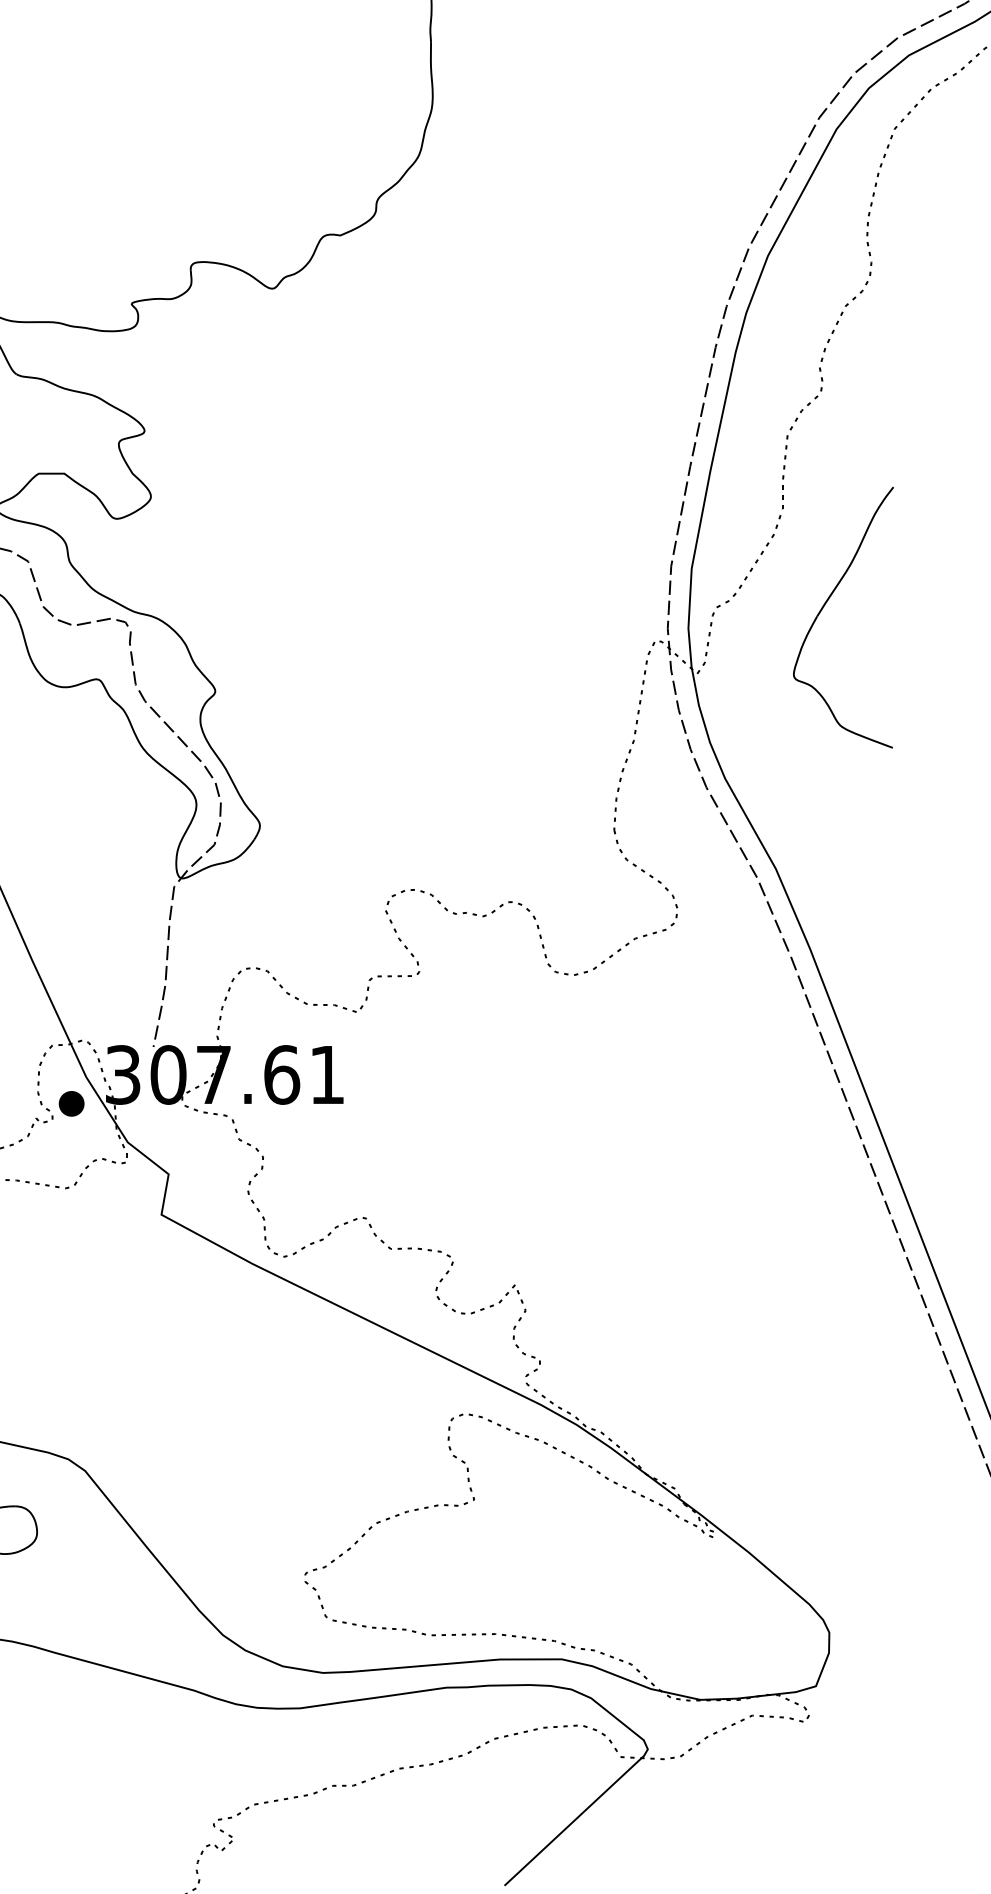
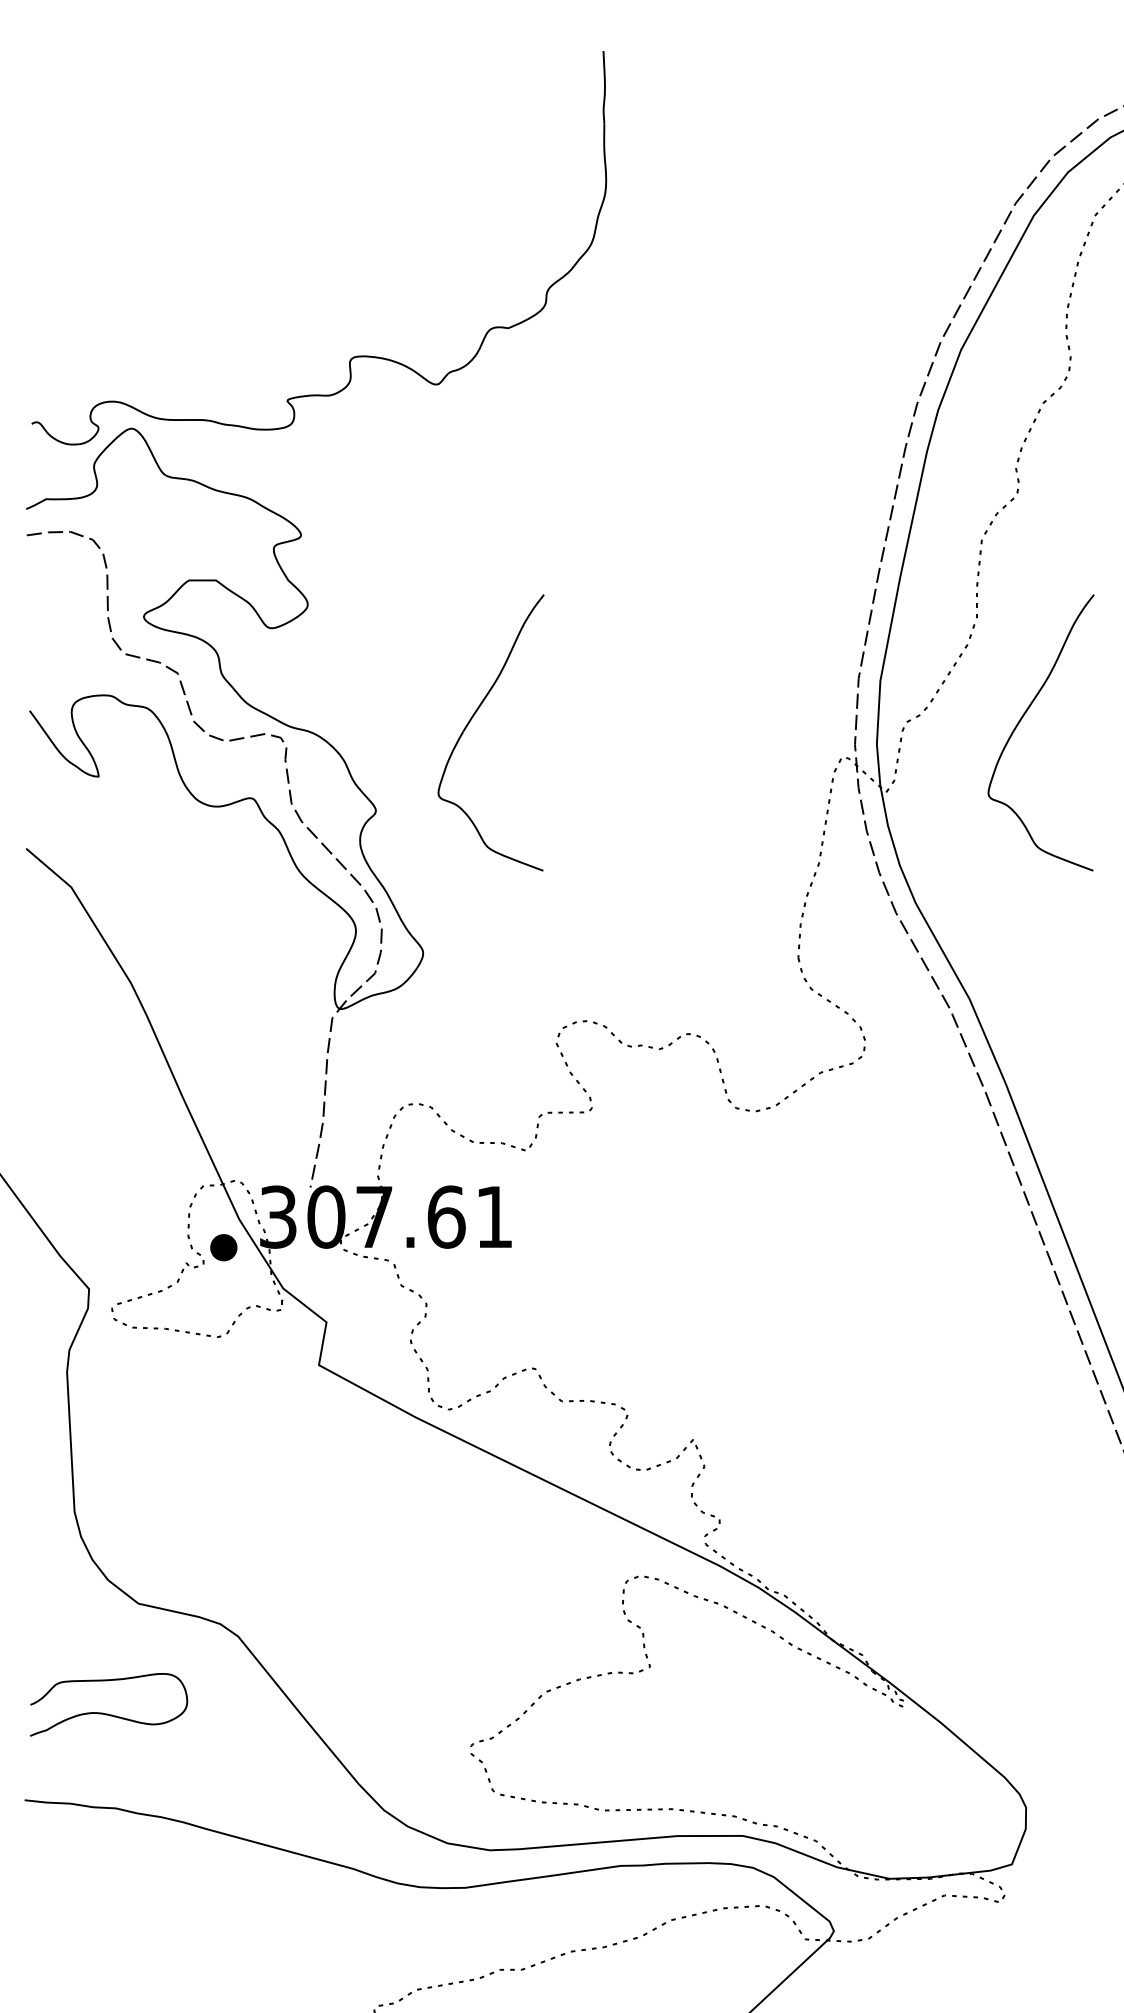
part: (305, 605) -> (471, 720), added

